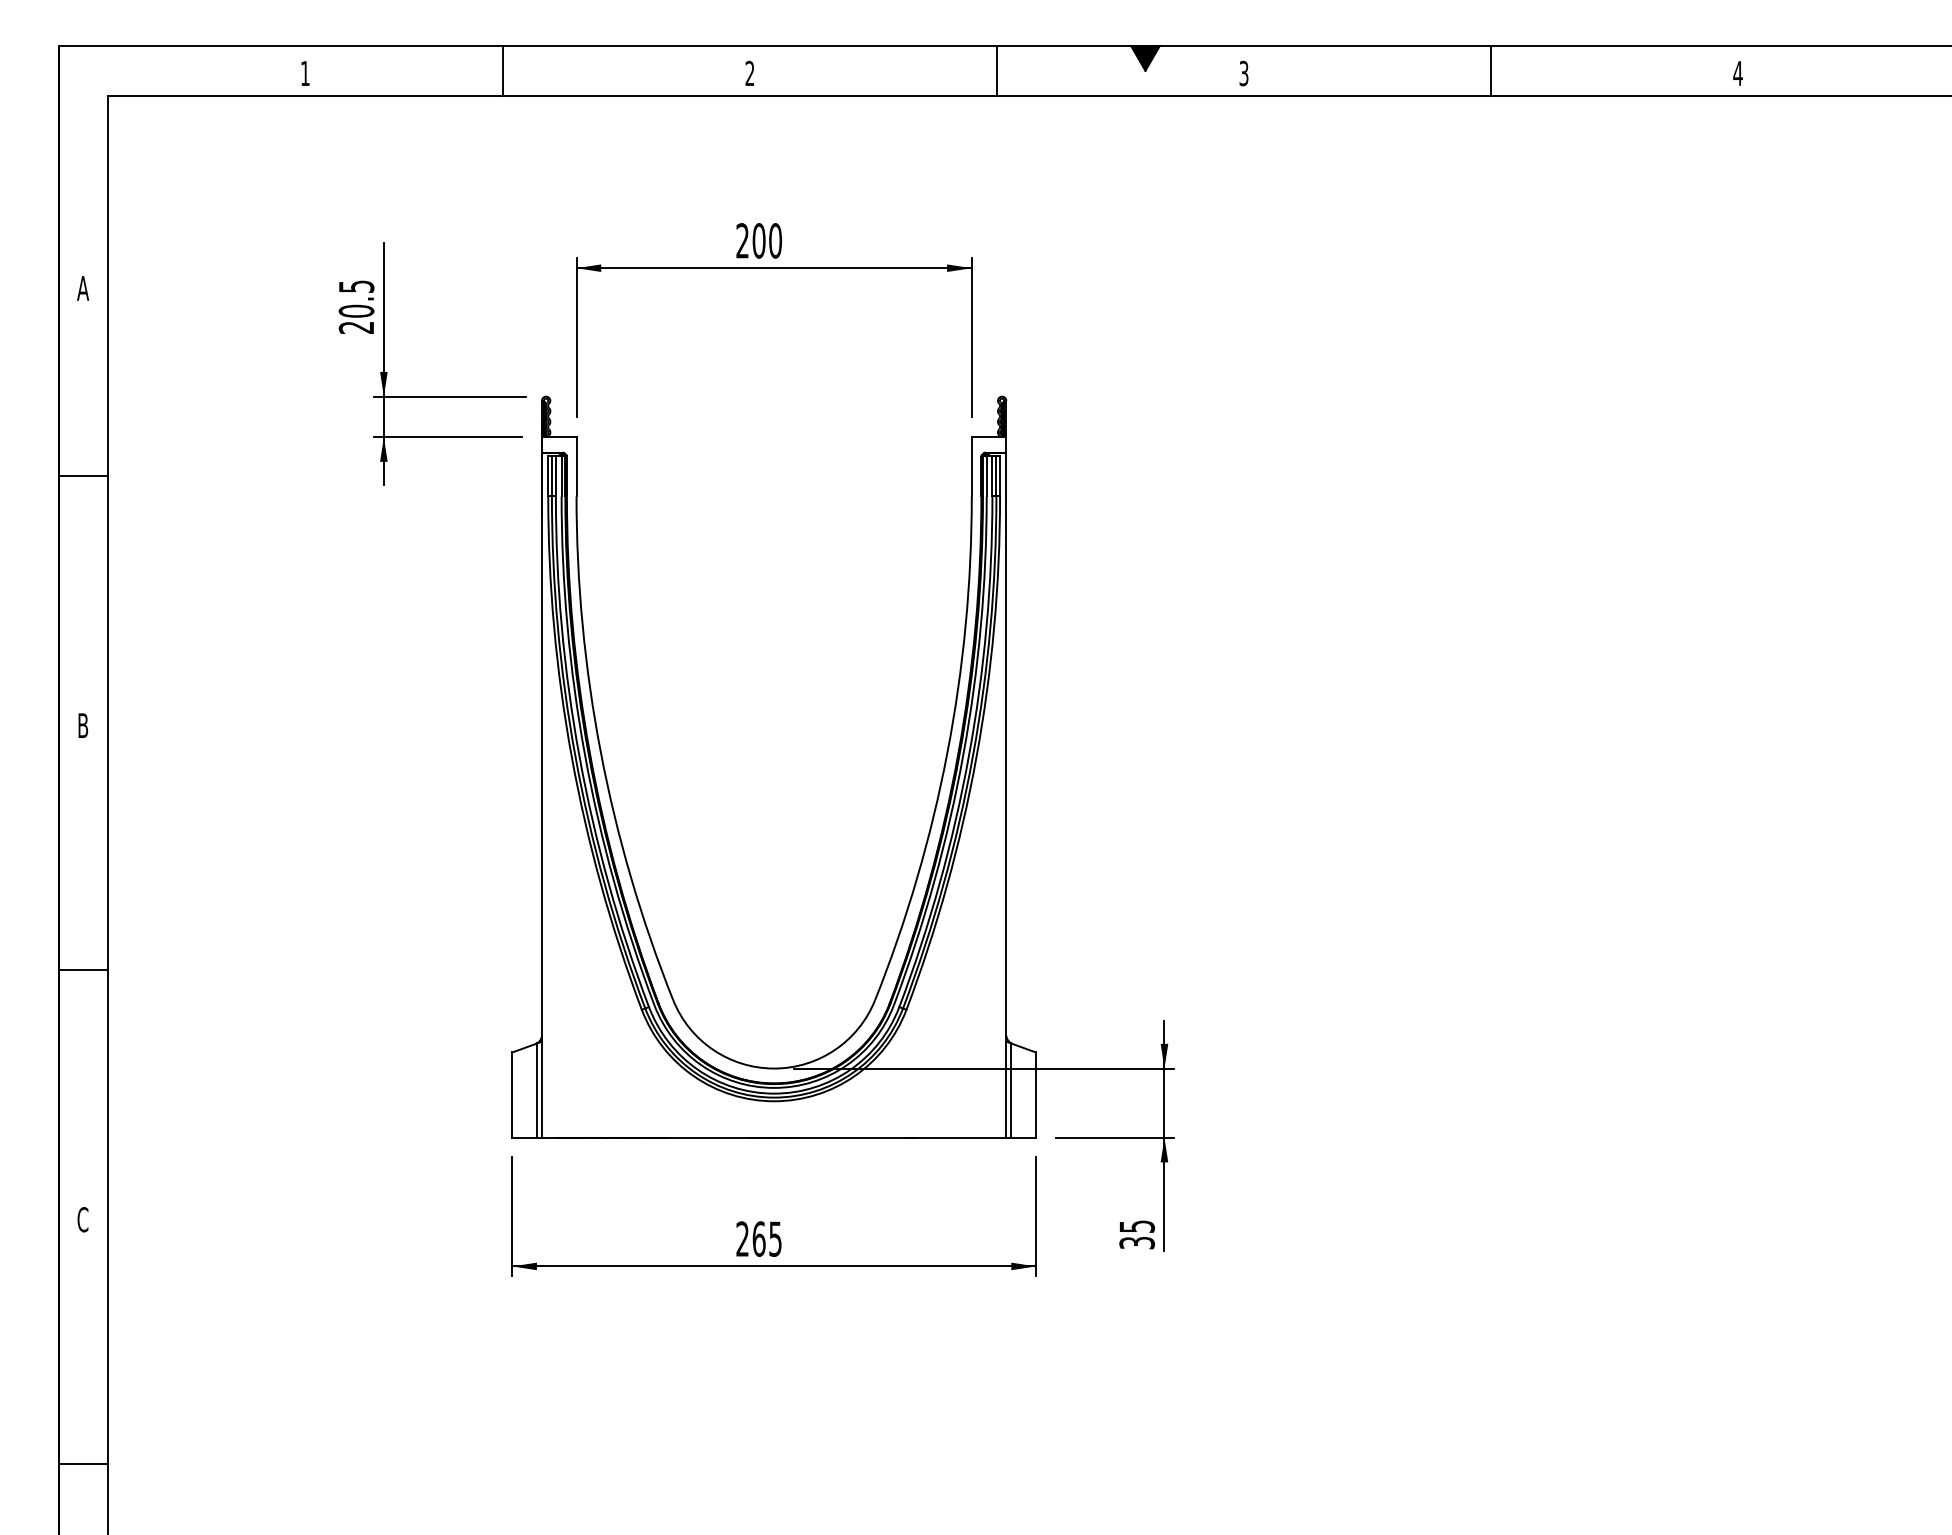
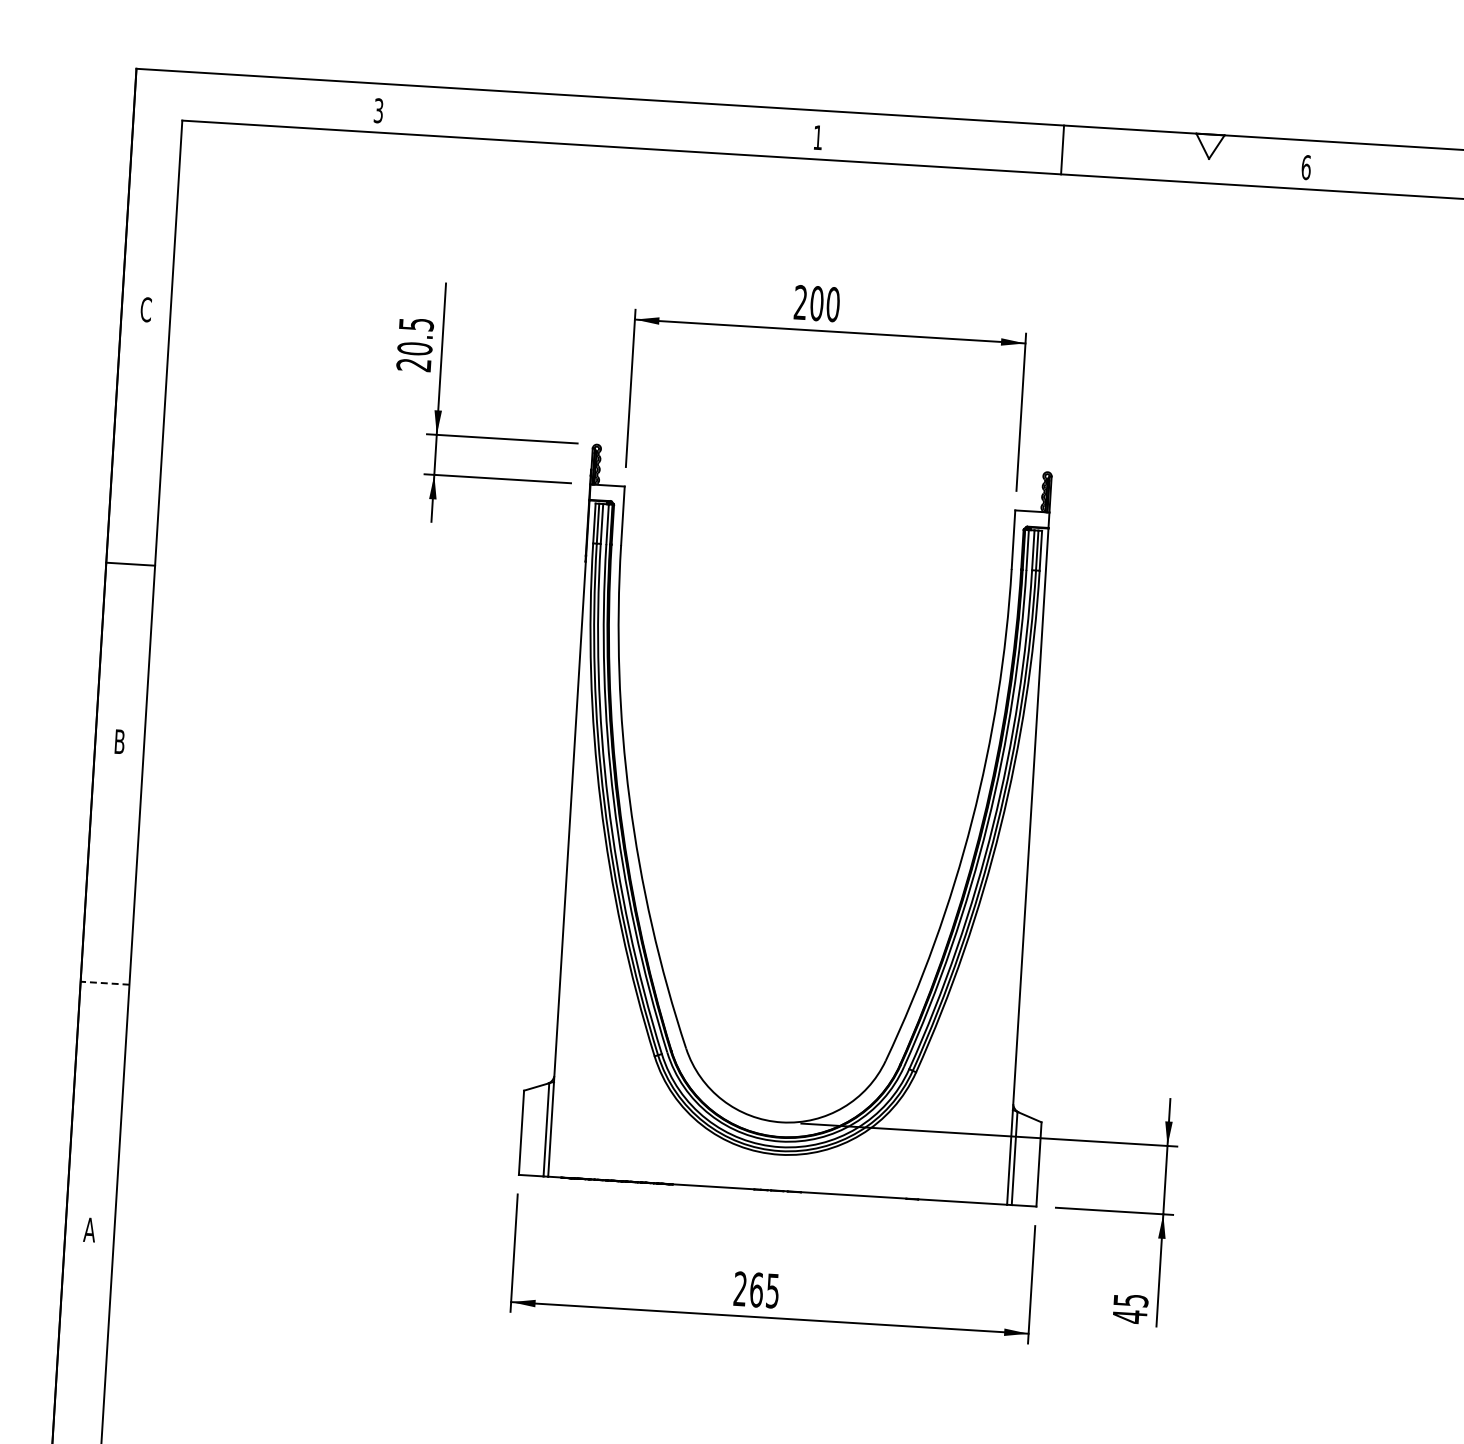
fill: (1145, 58) -> (1209, 146), removed
line: (503, 70) -> (574, 119), removed
text: (749, 72) -> (817, 136), 2 -> 1
text: (305, 73) -> (378, 110), 1 -> 3
text: (1243, 73) -> (1305, 167), 3 -> 6
text: (83, 288) -> (146, 309), A -> C
line: (82, 475) -> (129, 563), moved
line: (83, 969) -> (105, 982), solid -> dashed
text: (82, 1219) -> (89, 1229), C -> A
text: (1137, 1242) -> (1130, 1316), 35 -> 45

